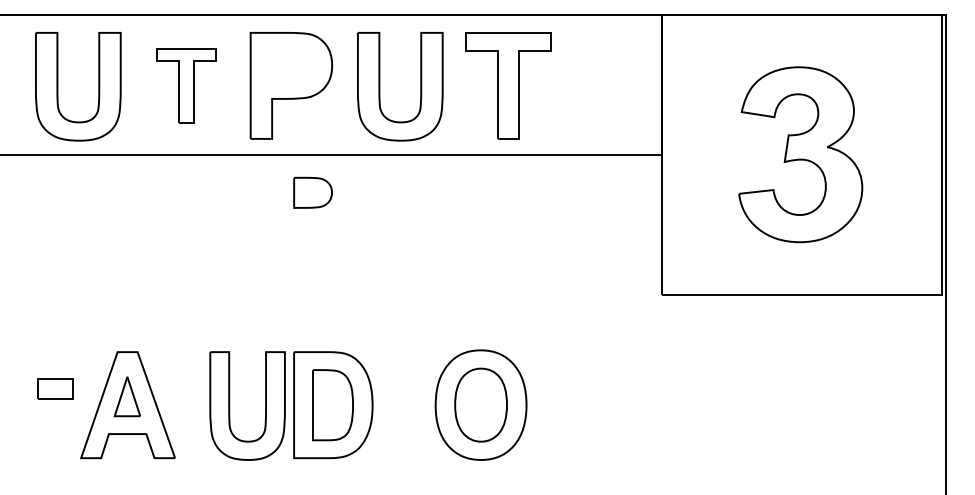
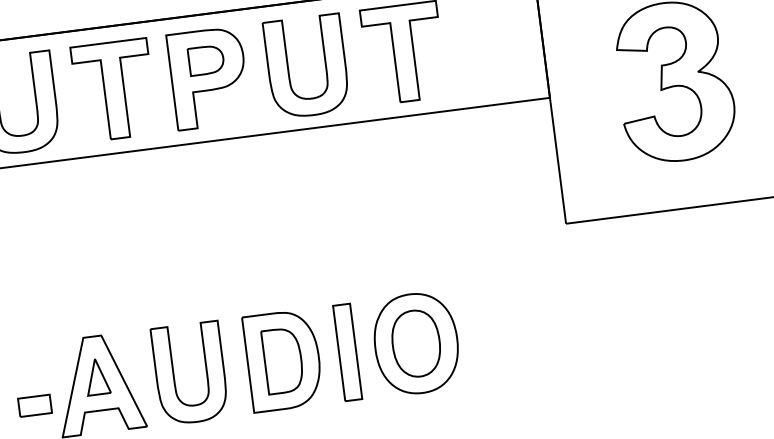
part: (186, 85) -> (114, 90), size x1.43
part: (312, 192) -> (205, 60), moved
part: (55, 388) -> (35, 405), moved
part: (404, 404) -> (347, 351), added
part: (230, 405) -> (174, 374), moved

